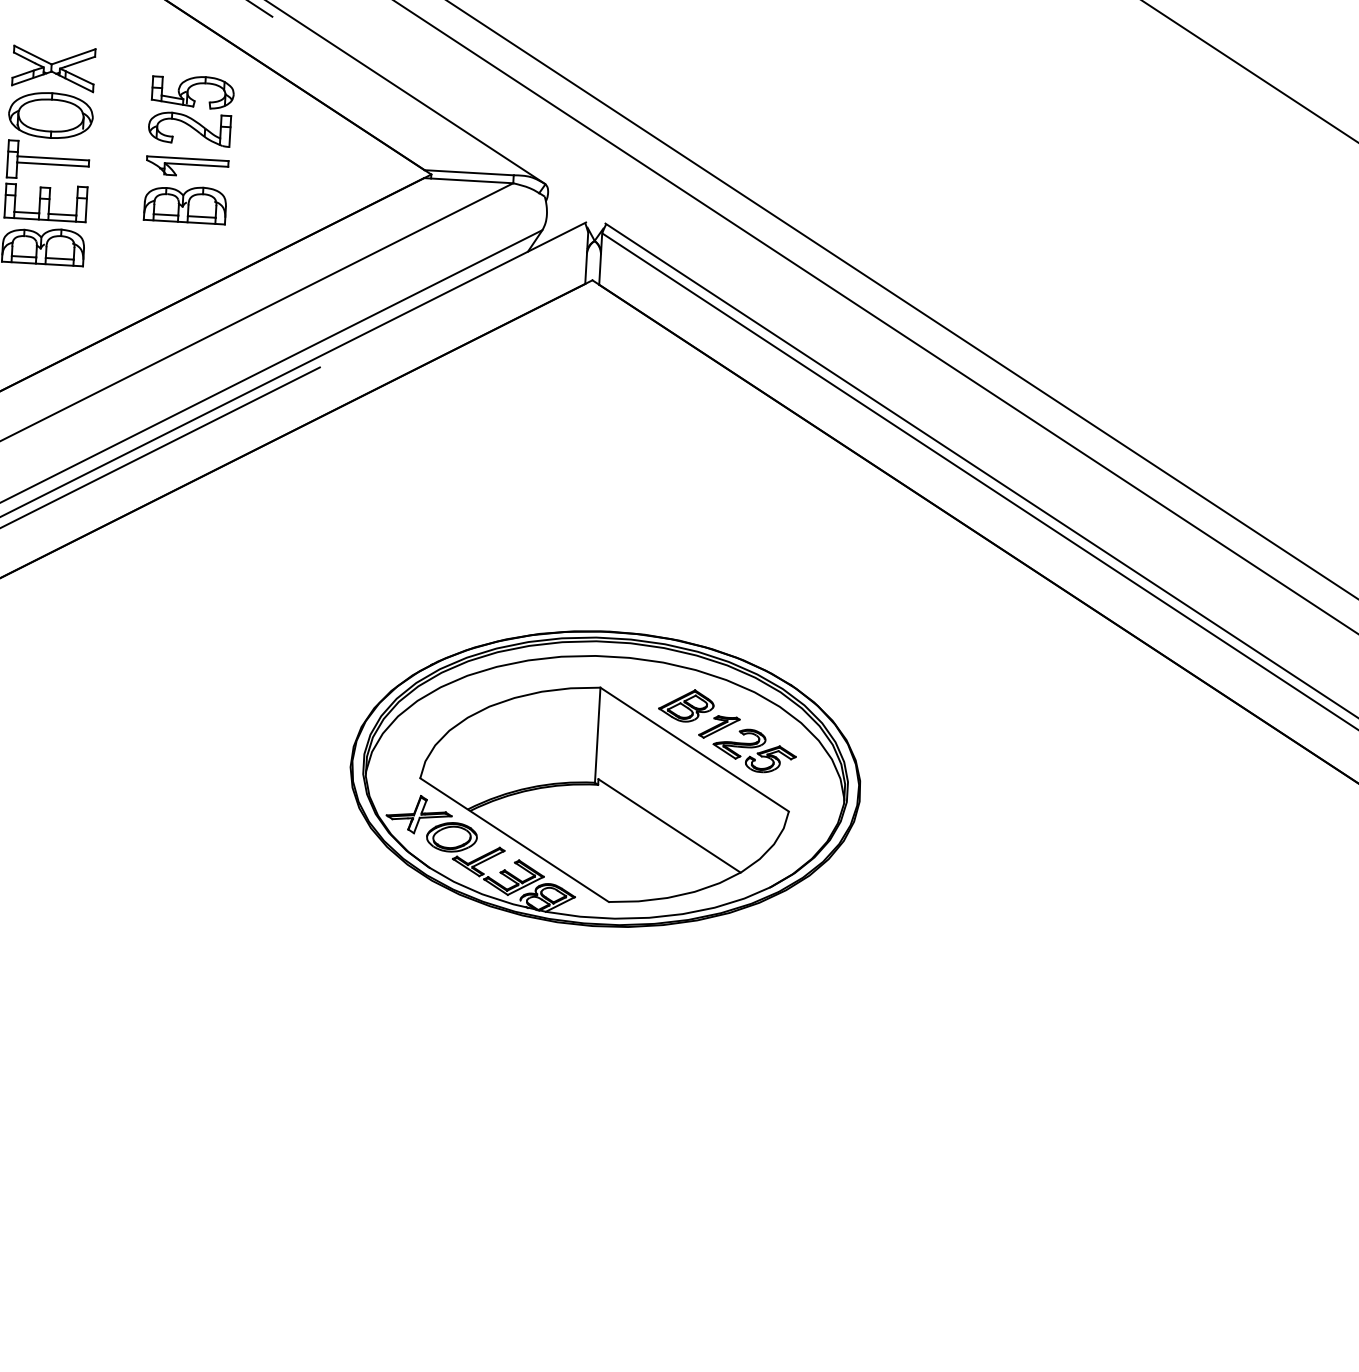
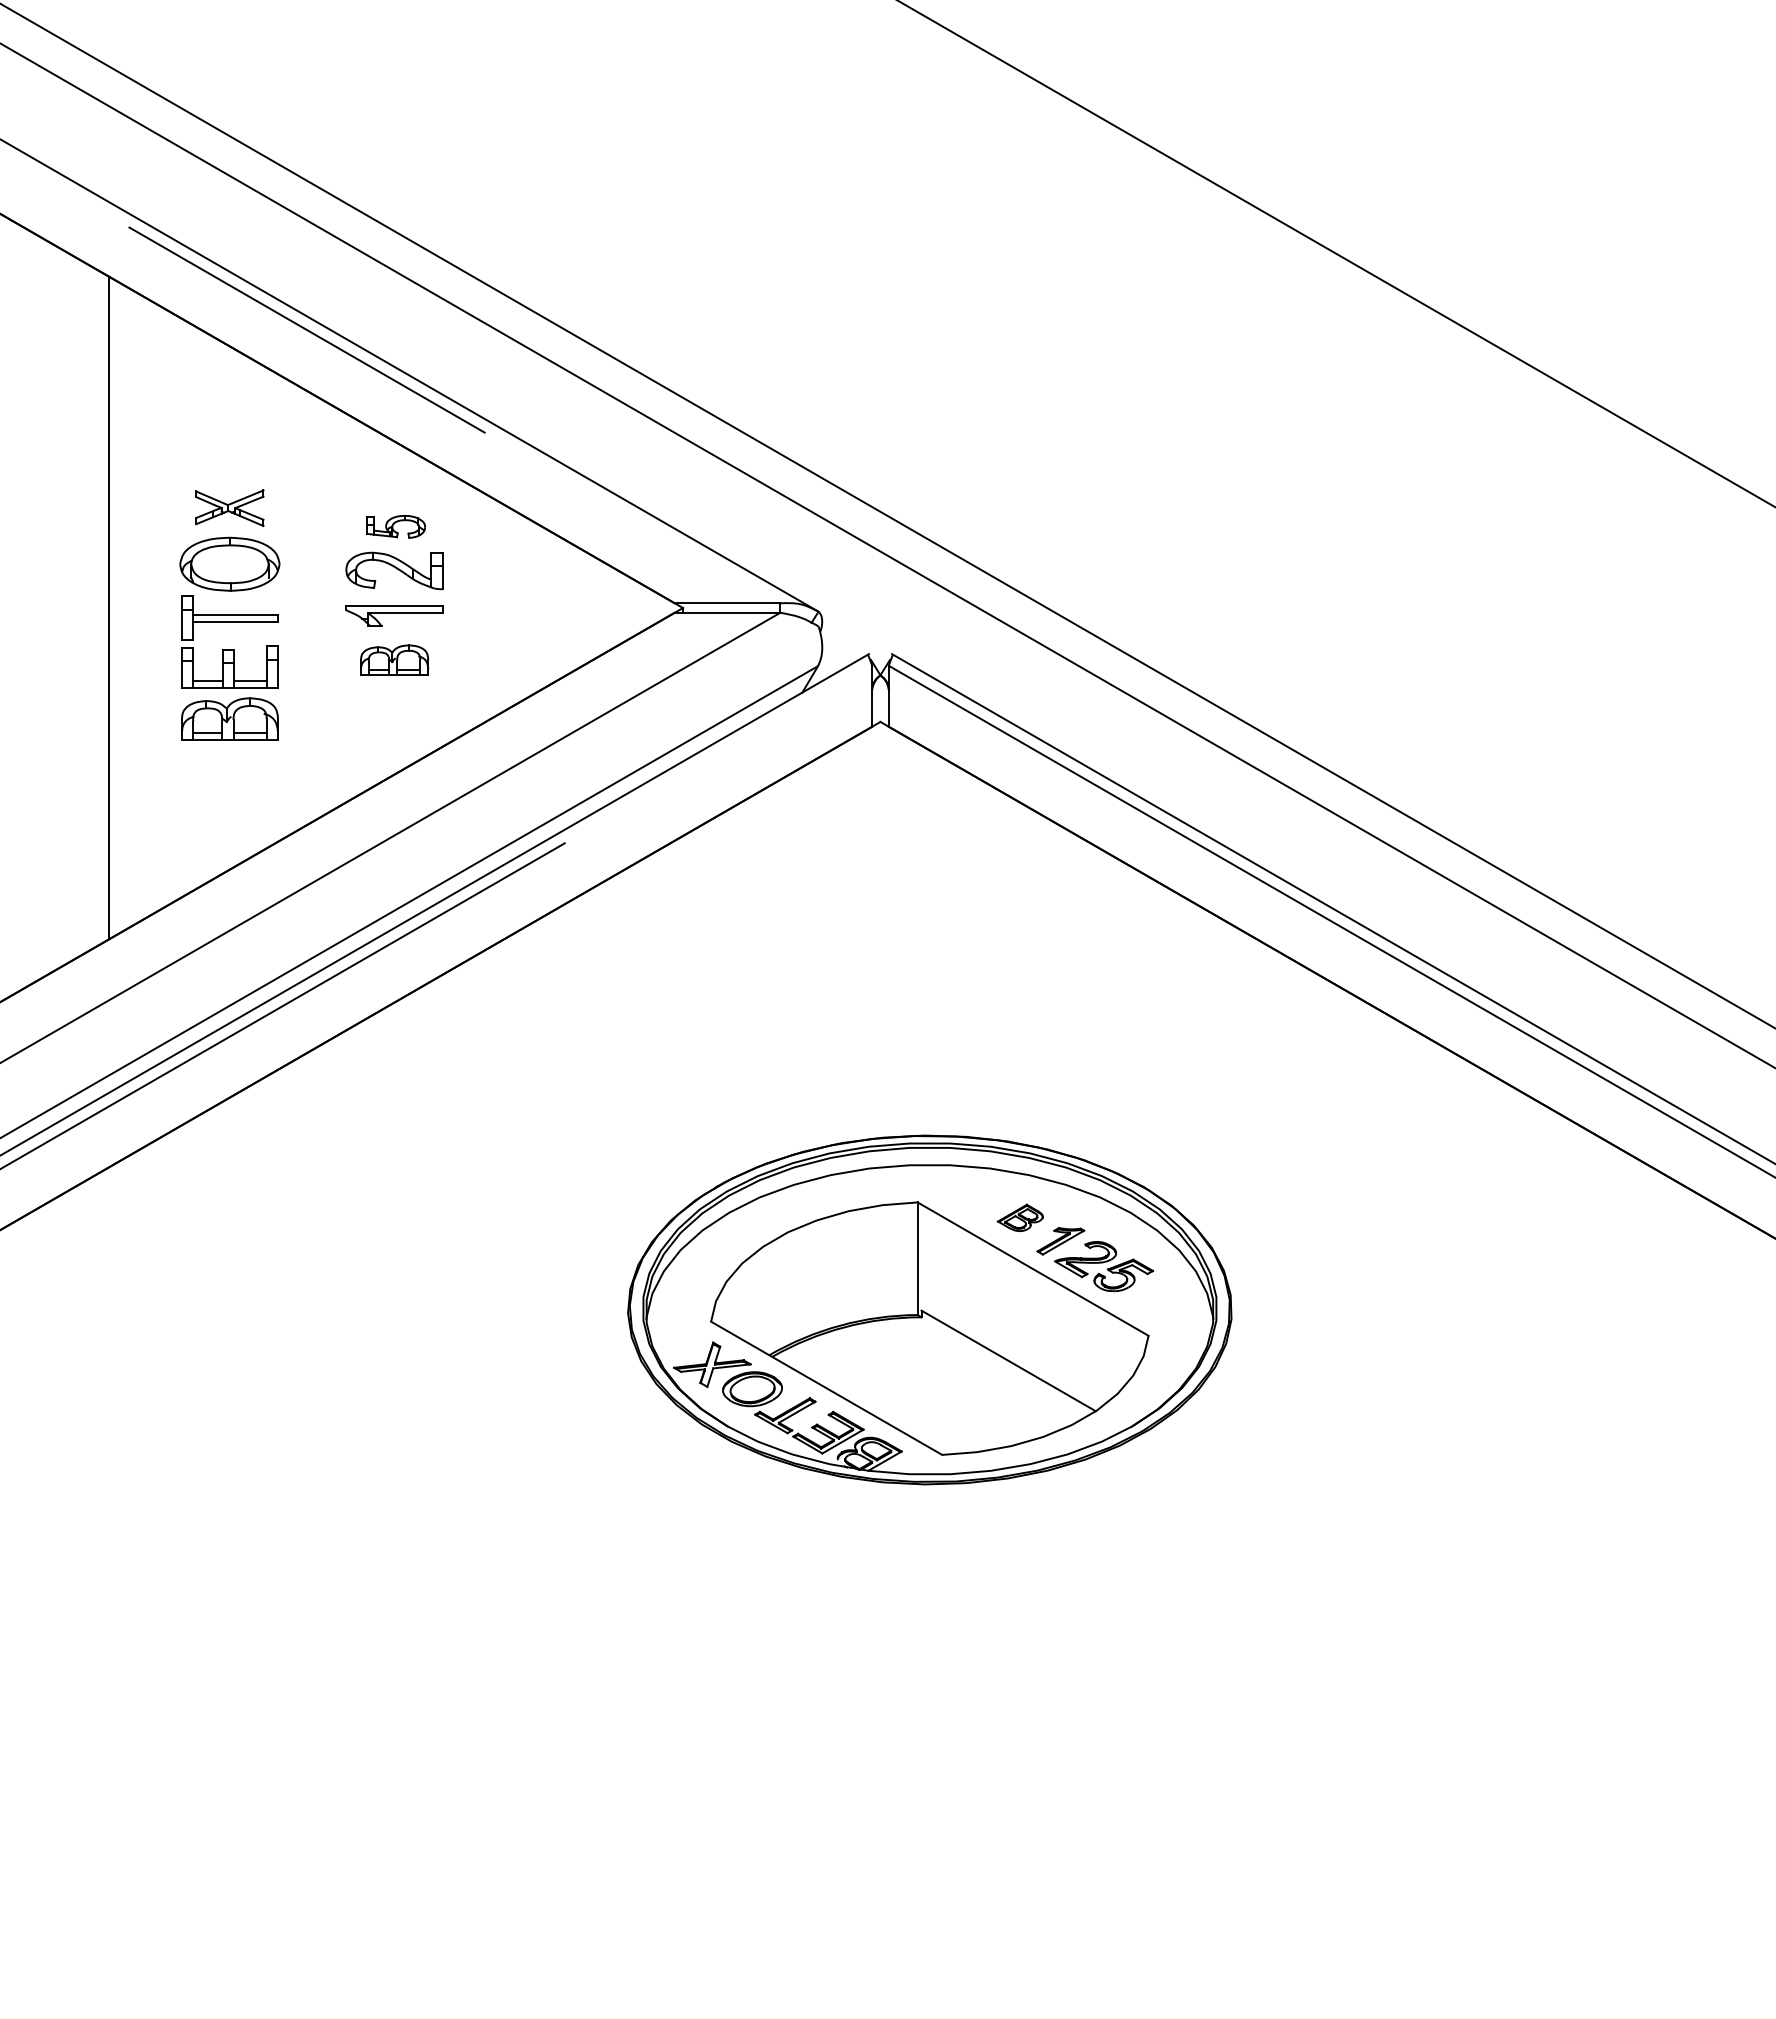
part: (53, 67) -> (229, 507), size x0.7
part: (193, 91) -> (396, 526), size x0.6
part: (185, 203) -> (394, 659), size x0.7
part: (686, 705) -> (1020, 1217), size x0.7

